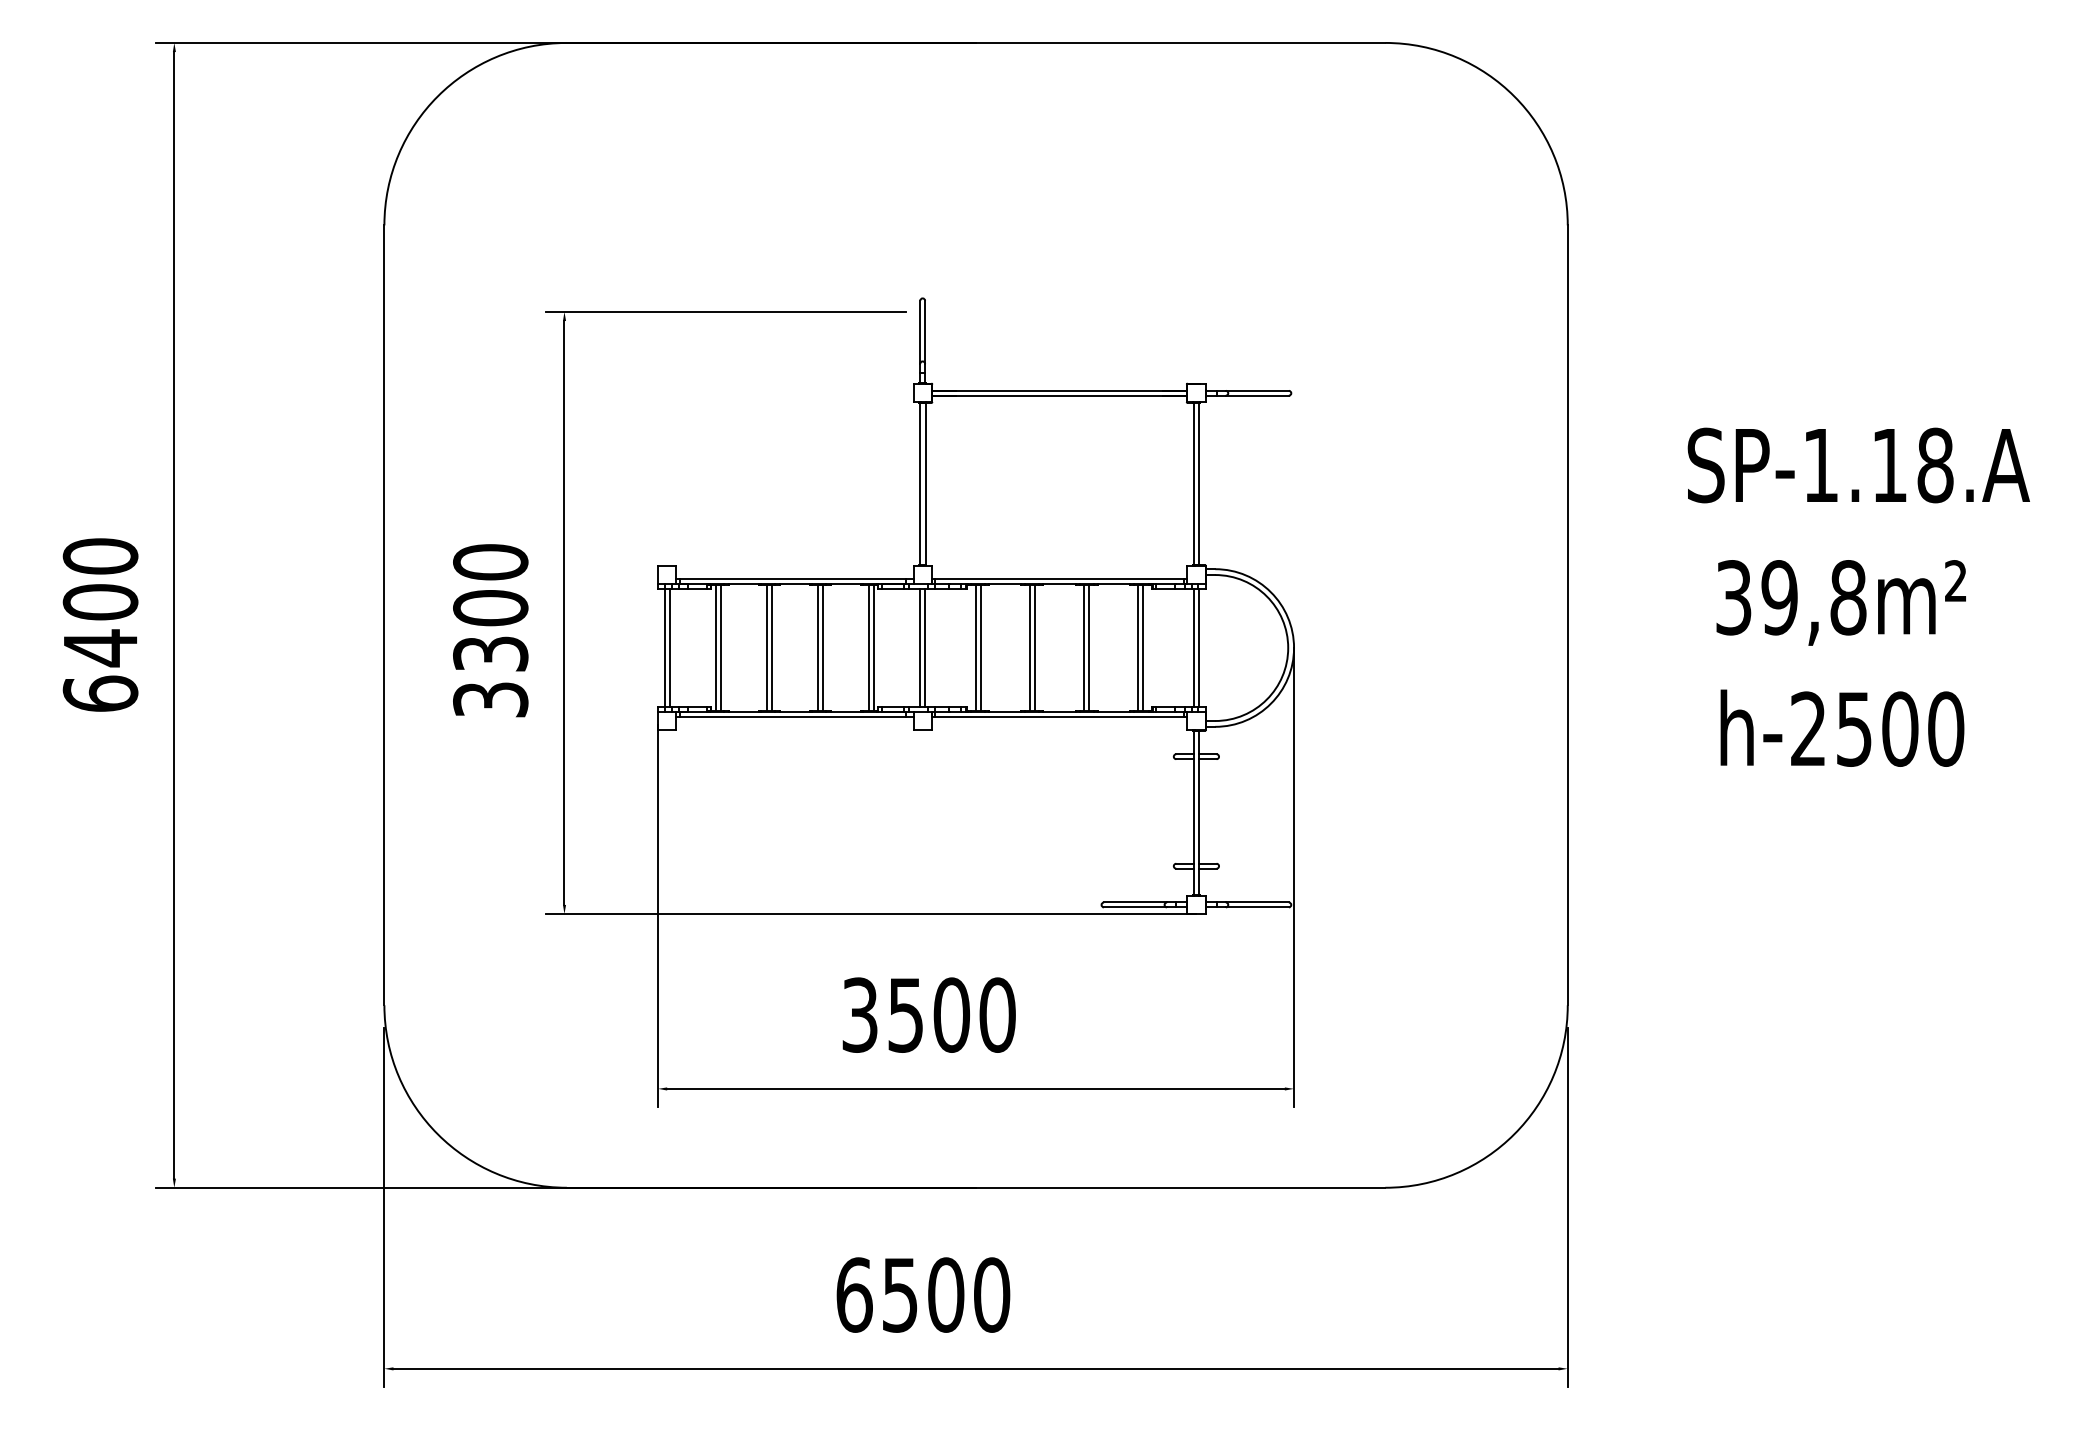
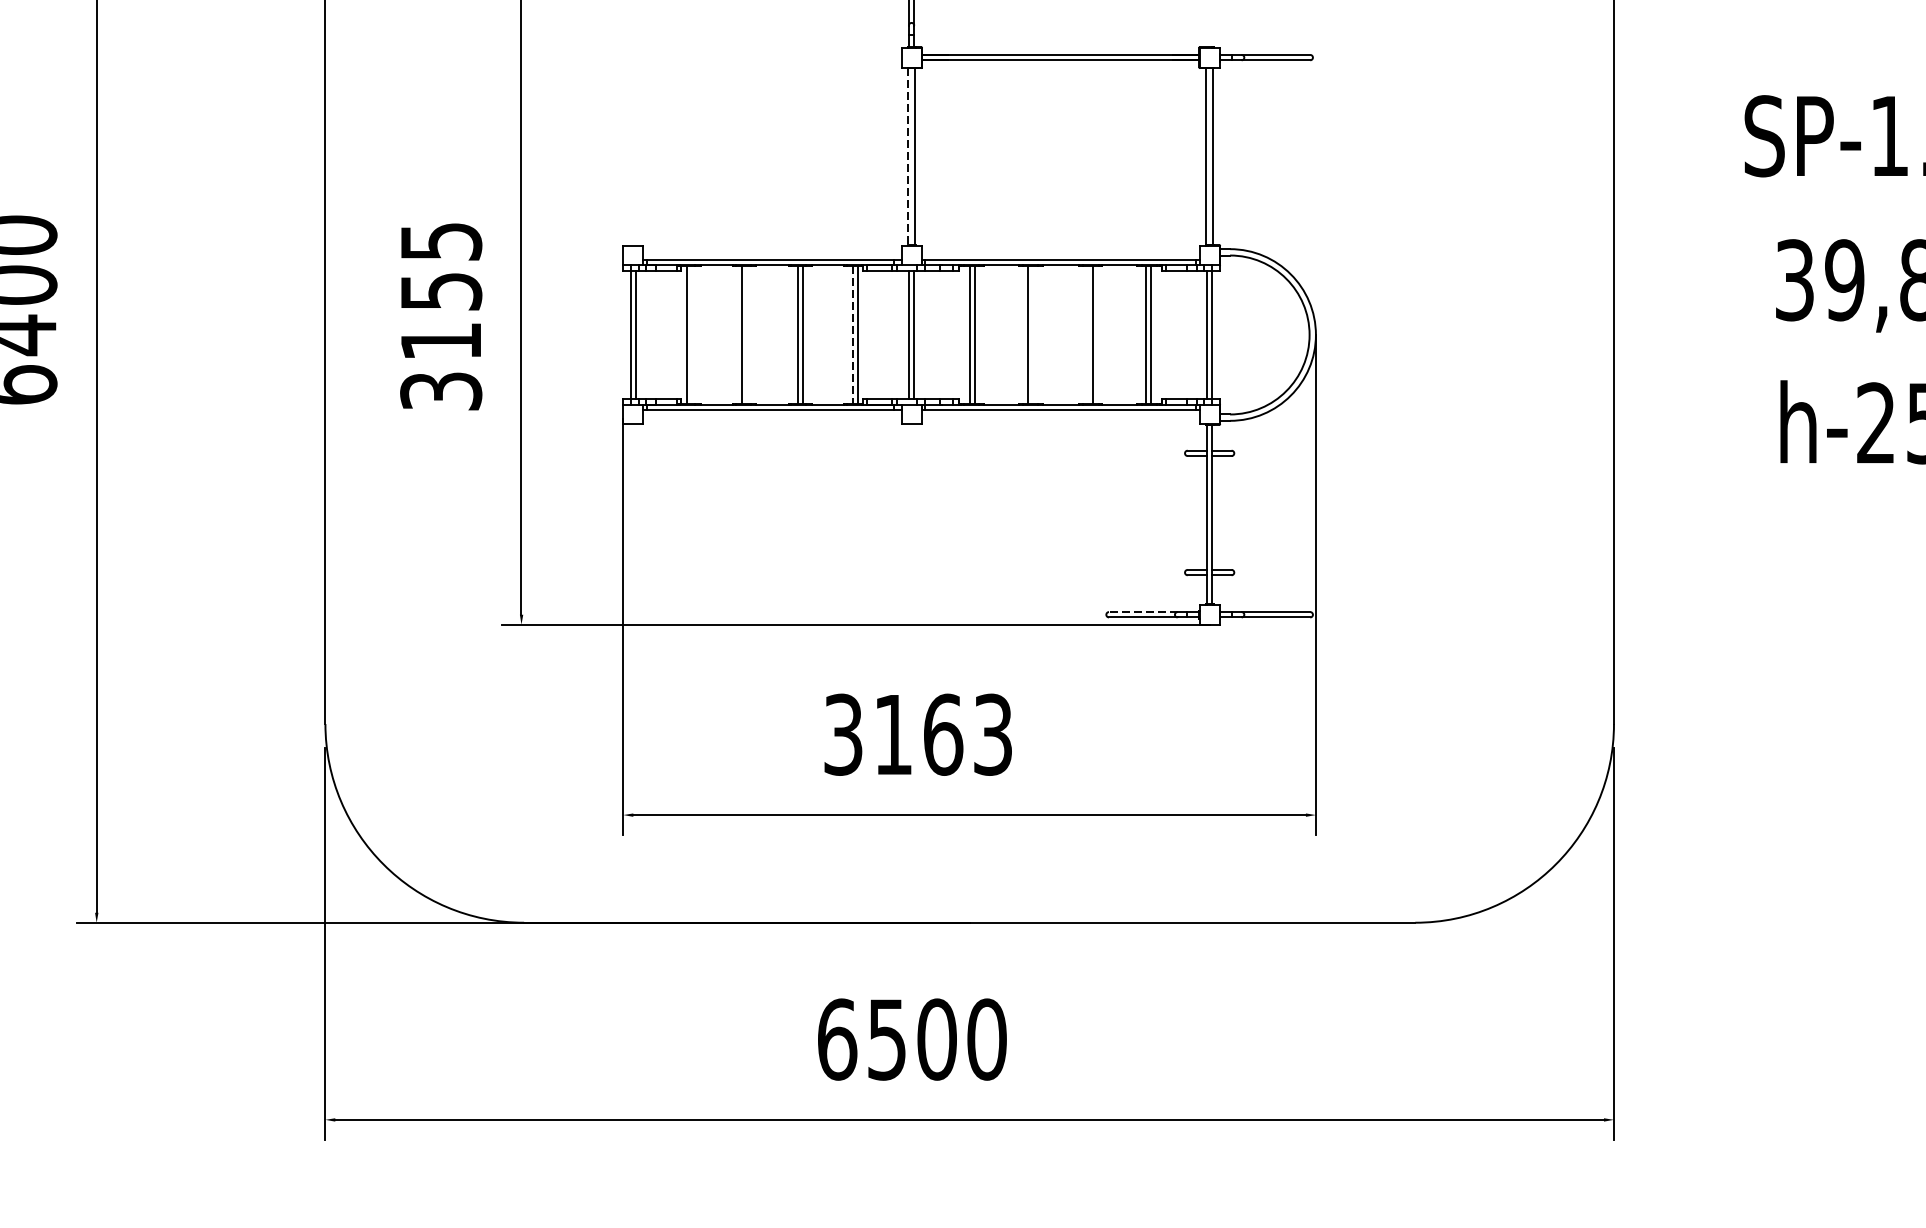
line: (919, 484) -> (908, 156), solid -> dashed
text: (490, 607) -> (440, 290), 3300 -> 3155
line: (721, 647) -> (692, 334), removed
line: (771, 647) -> (746, 334), removed
line: (1034, 647) -> (1033, 334), removed
line: (1084, 647) -> (1087, 334), removed
line: (868, 648) -> (852, 335), solid -> dashed
line: (1135, 902) -> (1143, 612), solid -> dashed
text: (951, 1014) -> (942, 734), 3500 -> 3163

